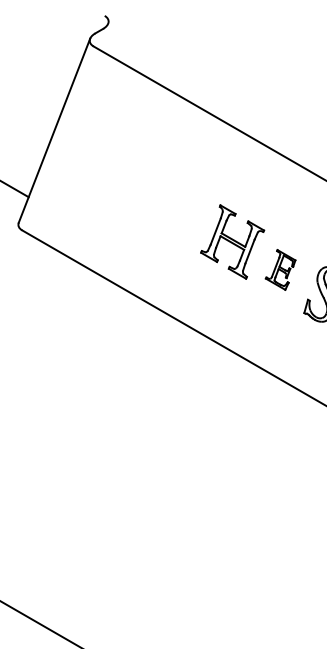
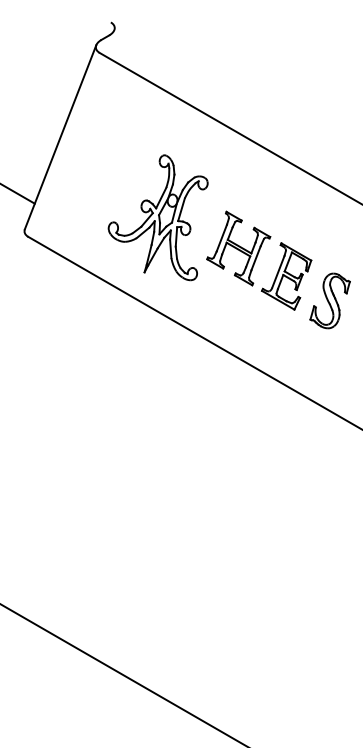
part: (151, 210) -> (157, 217), added
part: (280, 269) -> (286, 276), size x1.67

